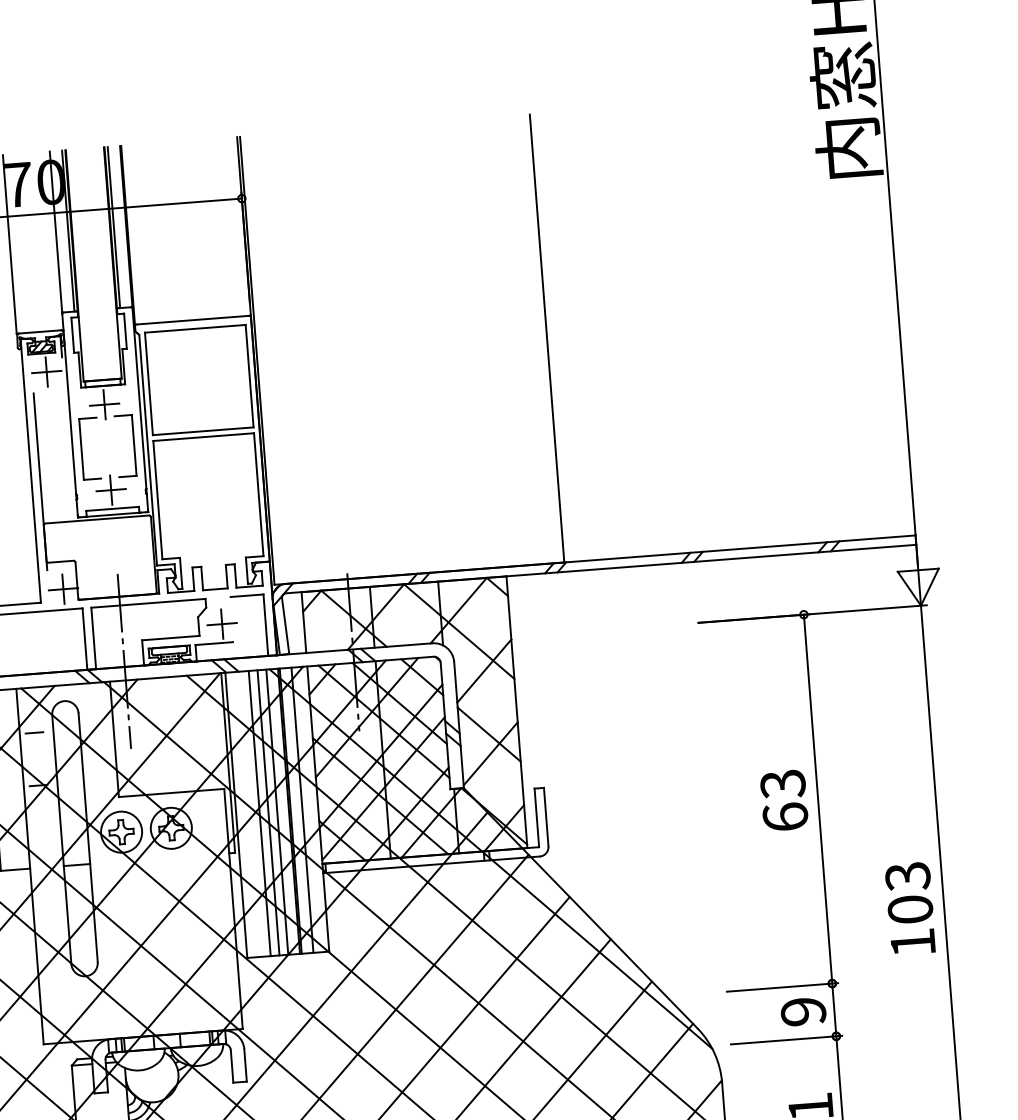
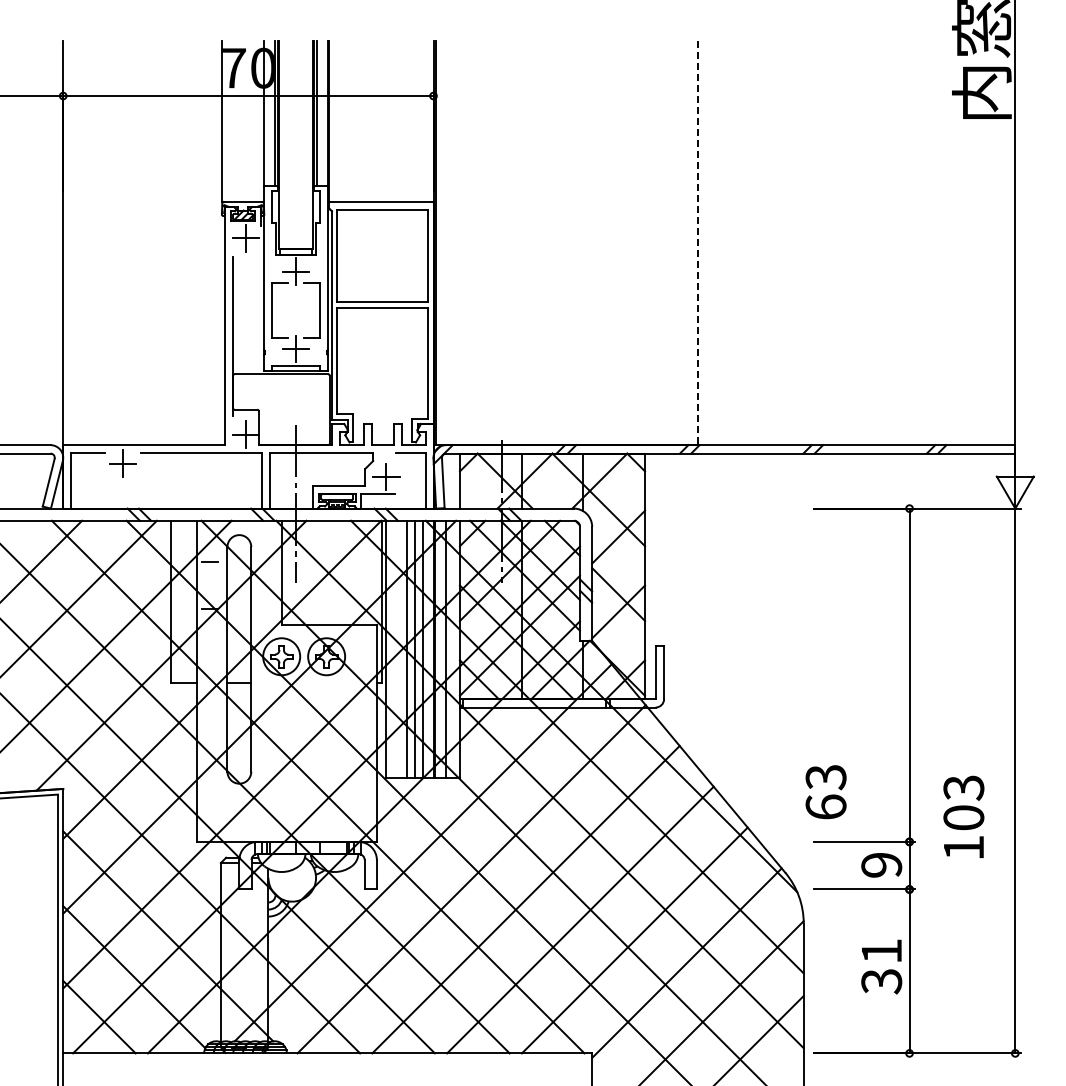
line: (546, 339) -> (697, 243), solid -> dashed
text: (783, 800) -> (825, 792), moved
text: (909, 908) -> (963, 816), moved

